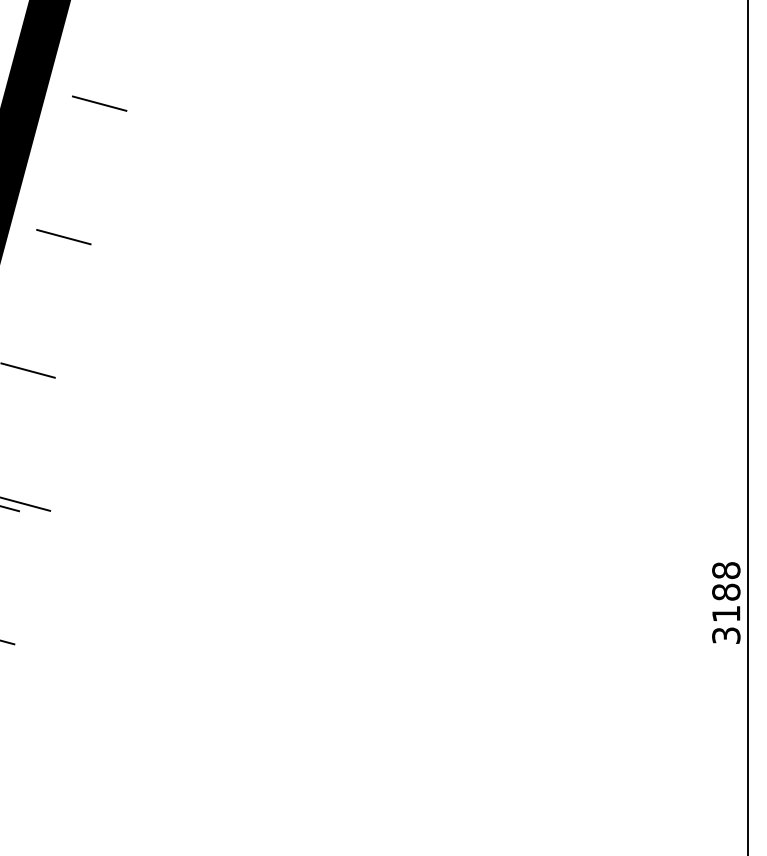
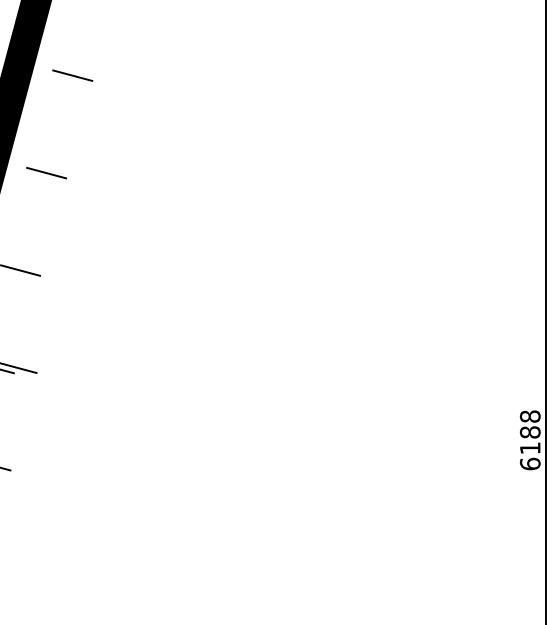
text: (725, 634) -> (529, 463), 3188 -> 6188

